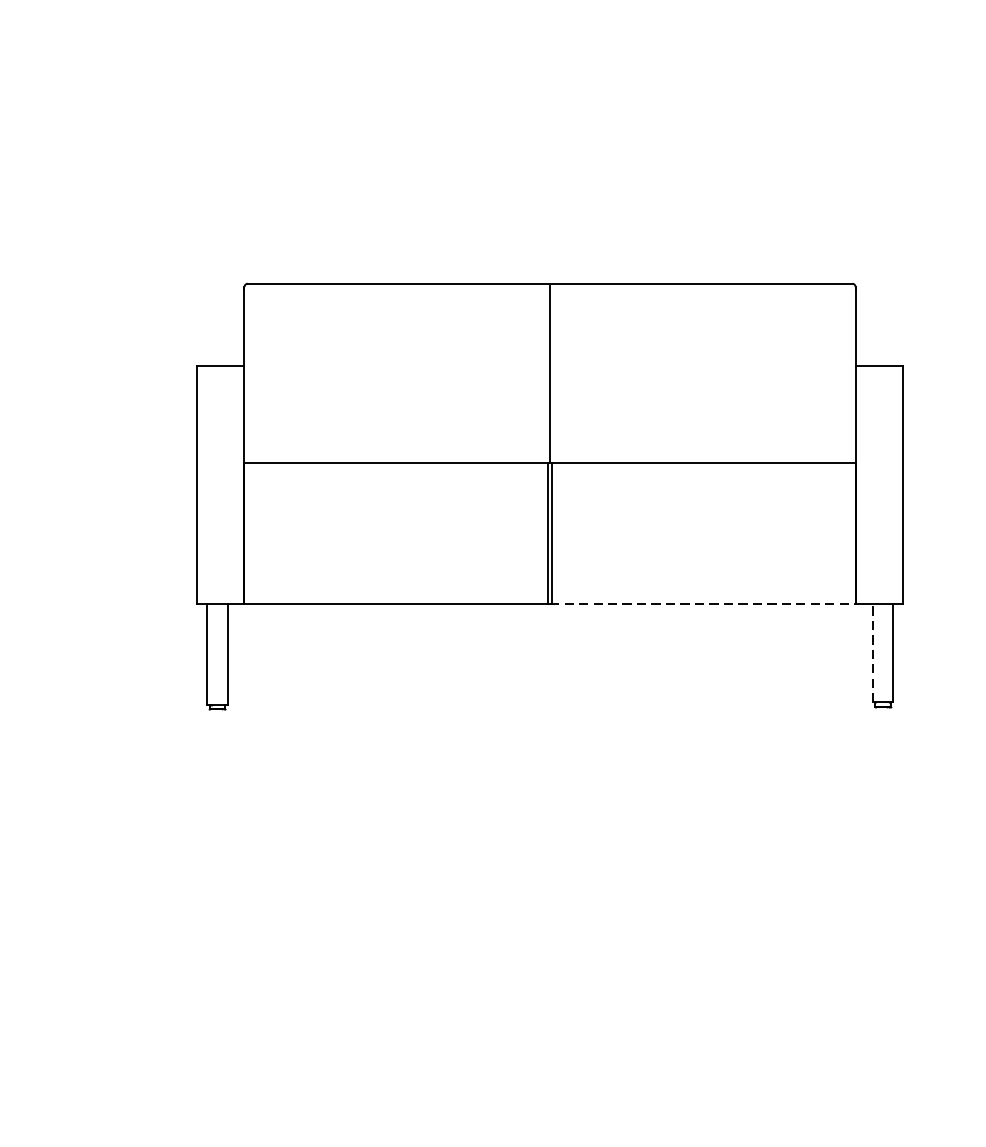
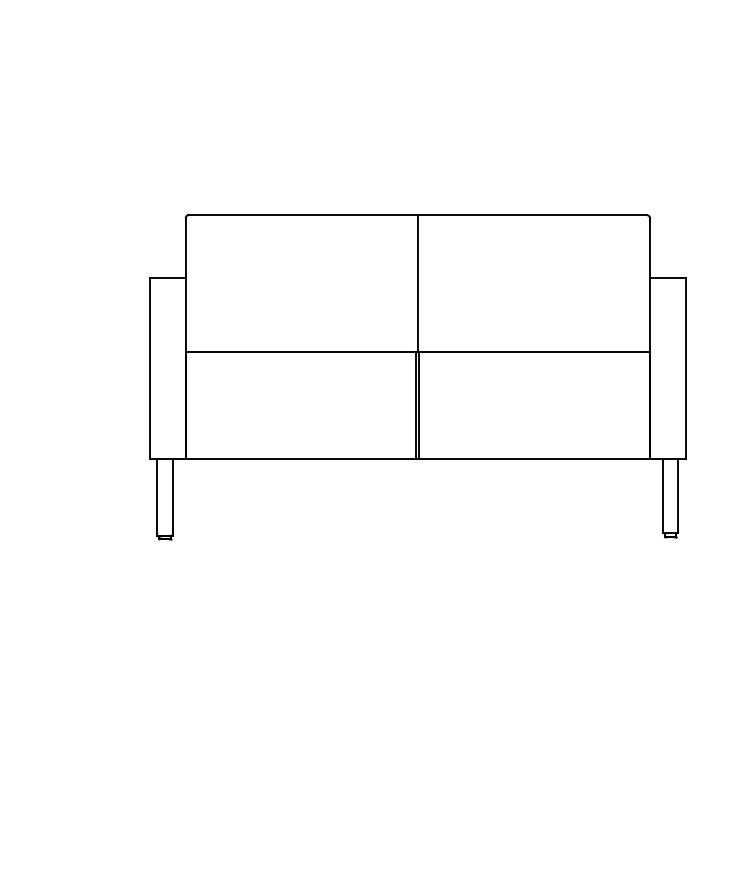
line: (703, 603) -> (534, 458), dashed -> solid
line: (872, 652) -> (662, 495), dashed -> solid

